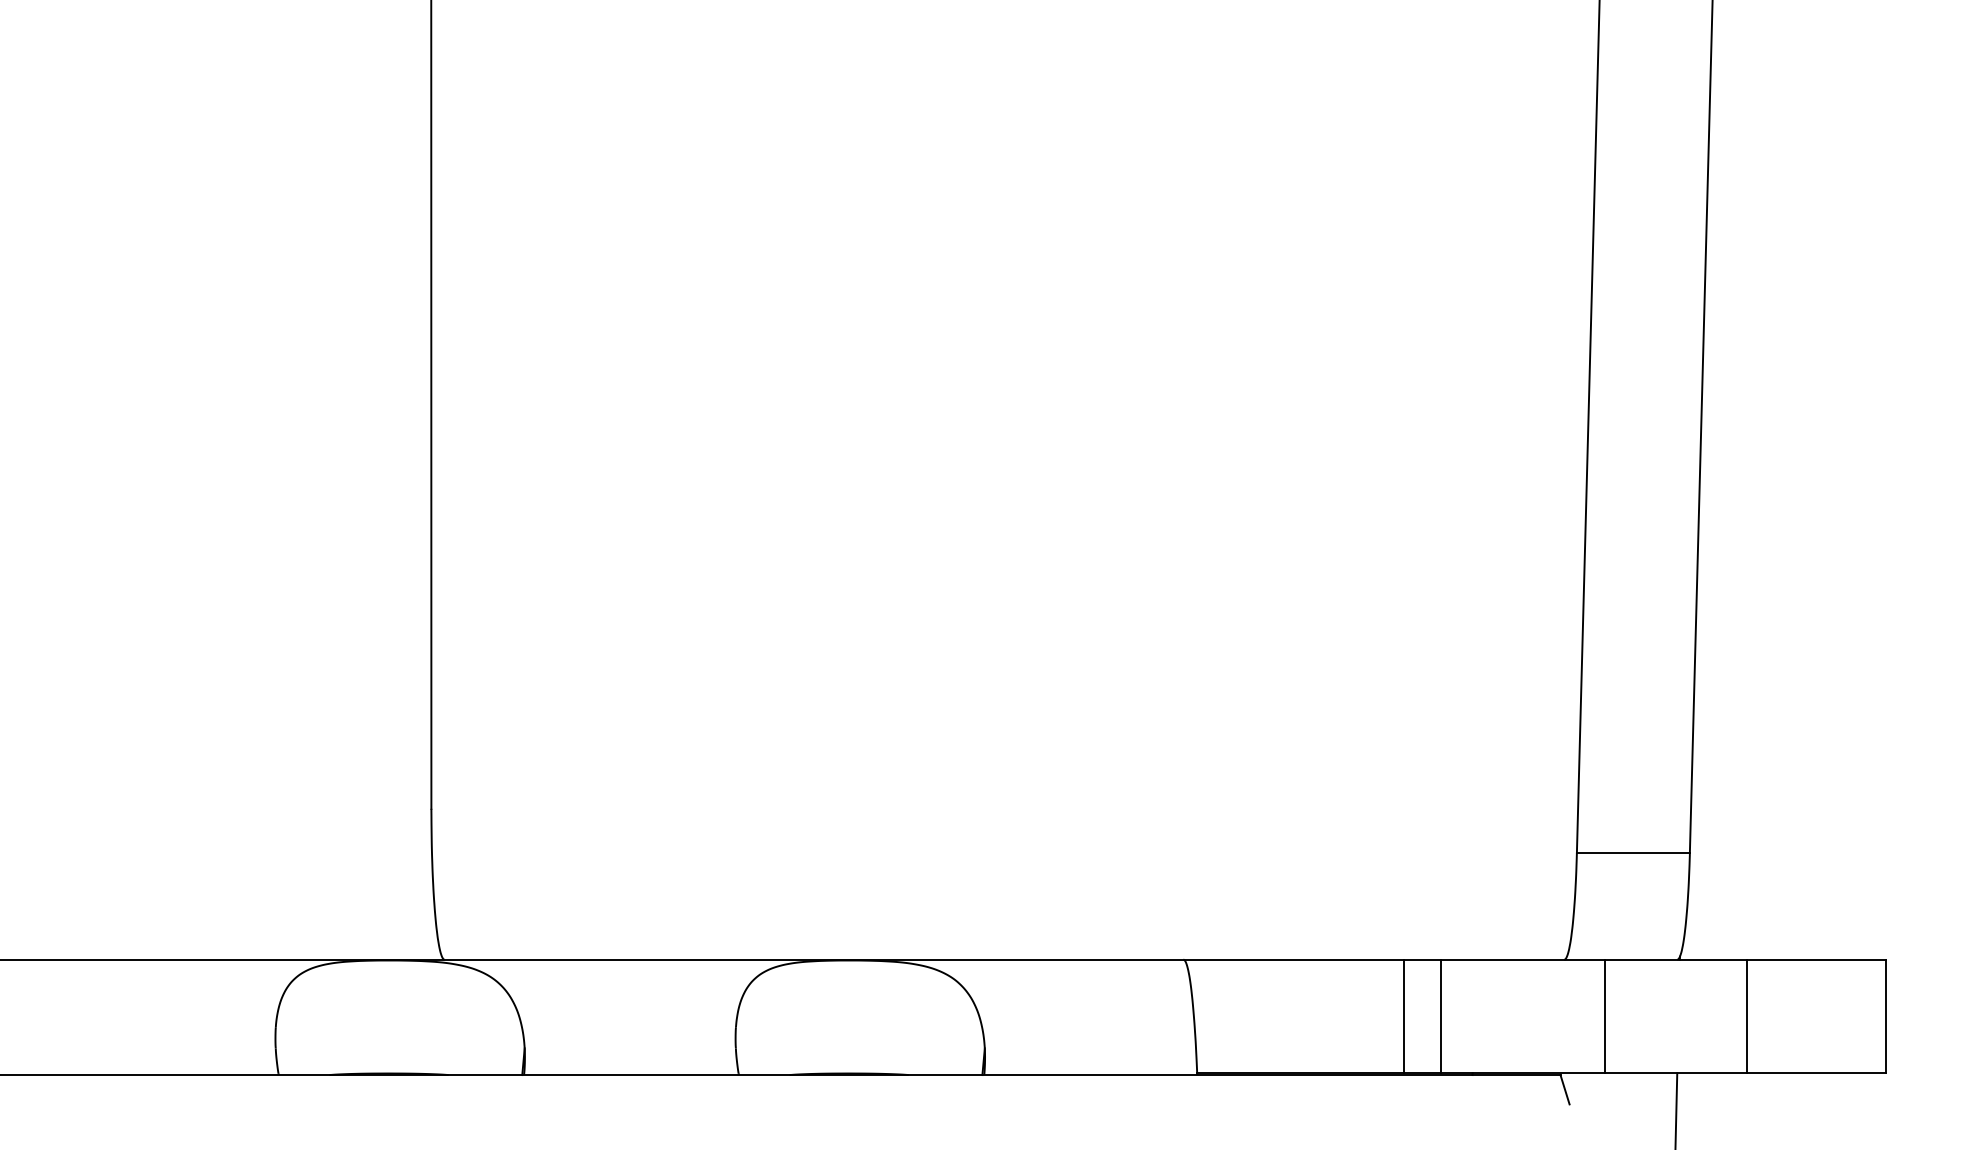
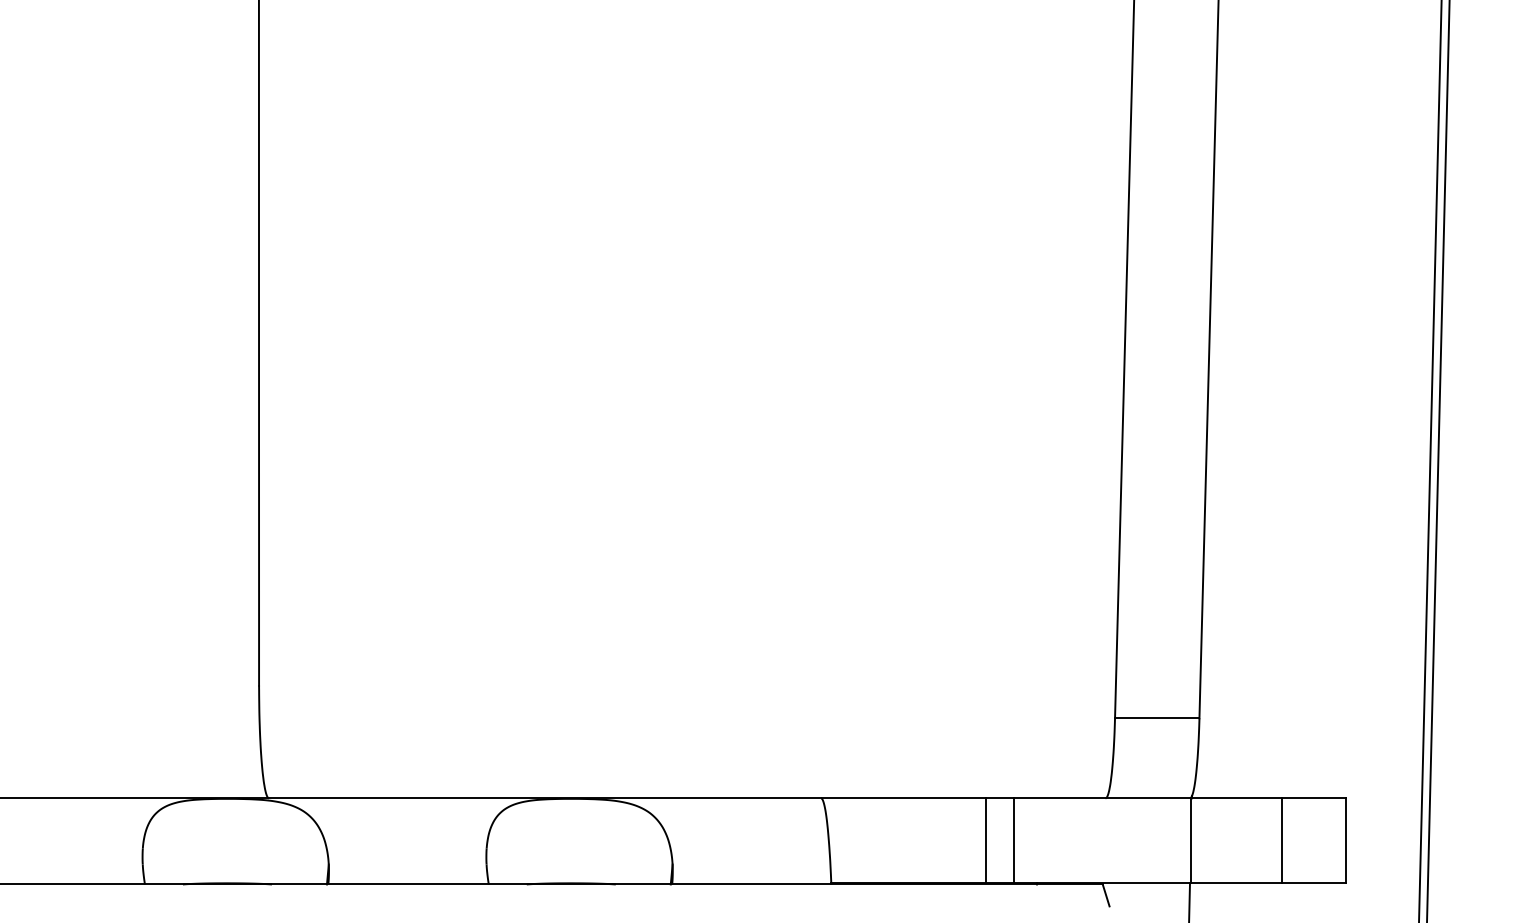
line: (1604, 1016) -> (1190, 840), moved
line: (1747, 1016) -> (1282, 840), moved

